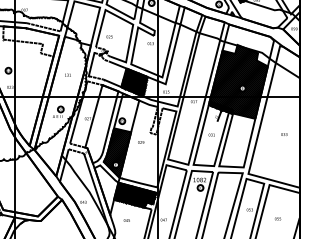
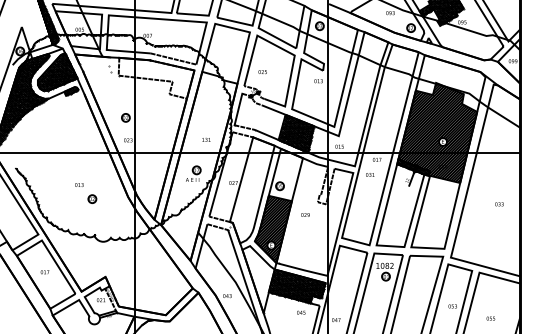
text: (68, 74) -> (206, 139), moved
text: (212, 134) -> (370, 174), moved
text: (127, 220) -> (301, 312), moved

